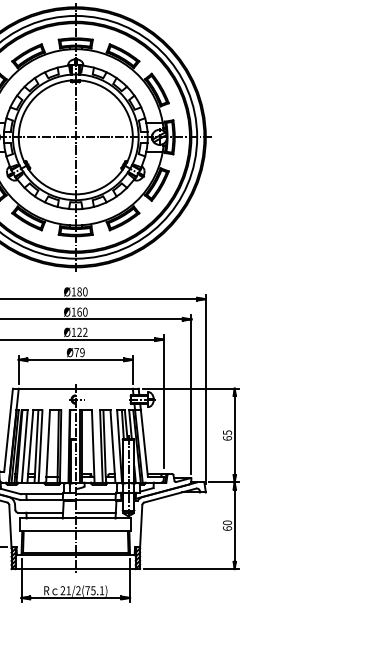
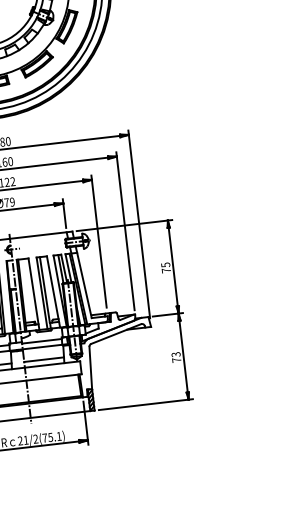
text: (227, 438) -> (166, 270), 65 -> 75
text: (227, 525) -> (176, 357), 60 -> 73

